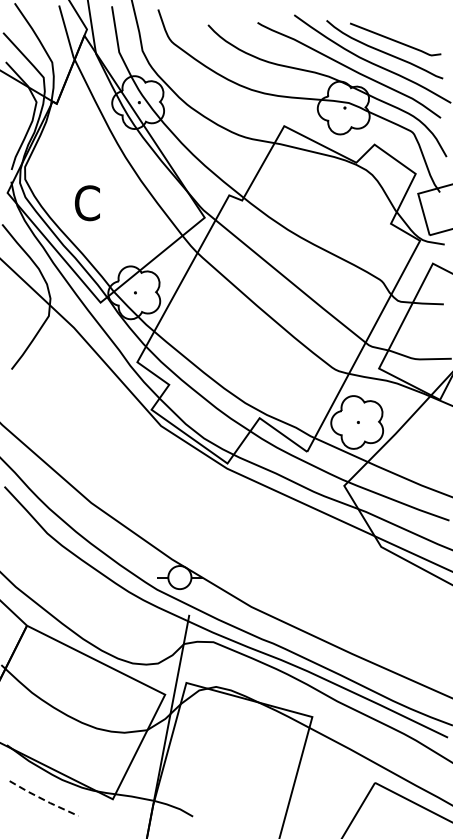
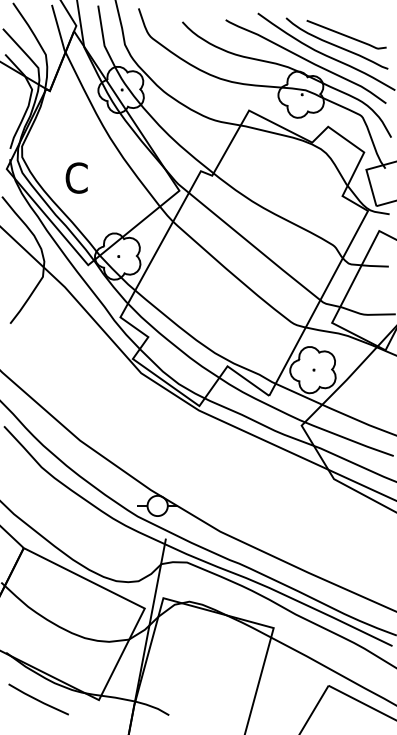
line: (44, 799) -> (39, 700), dashed -> solid

